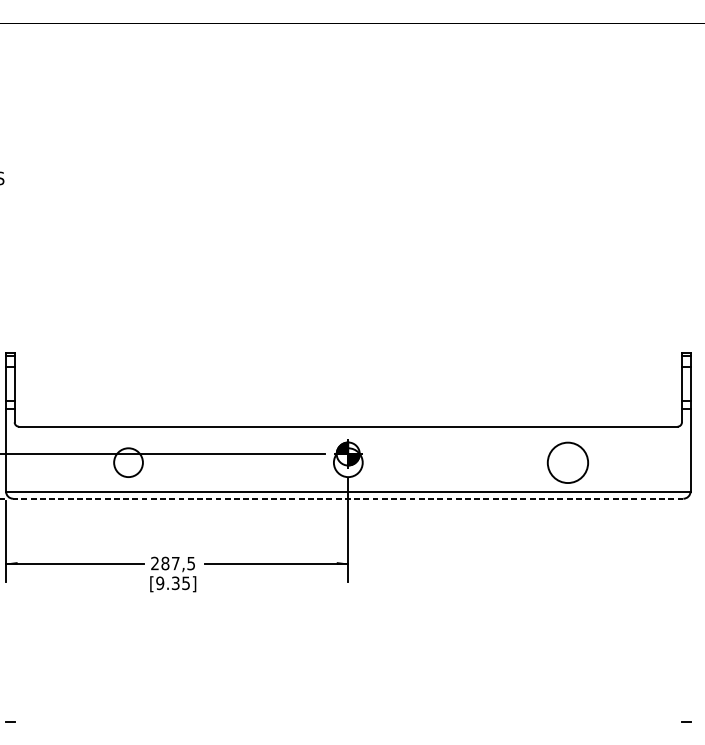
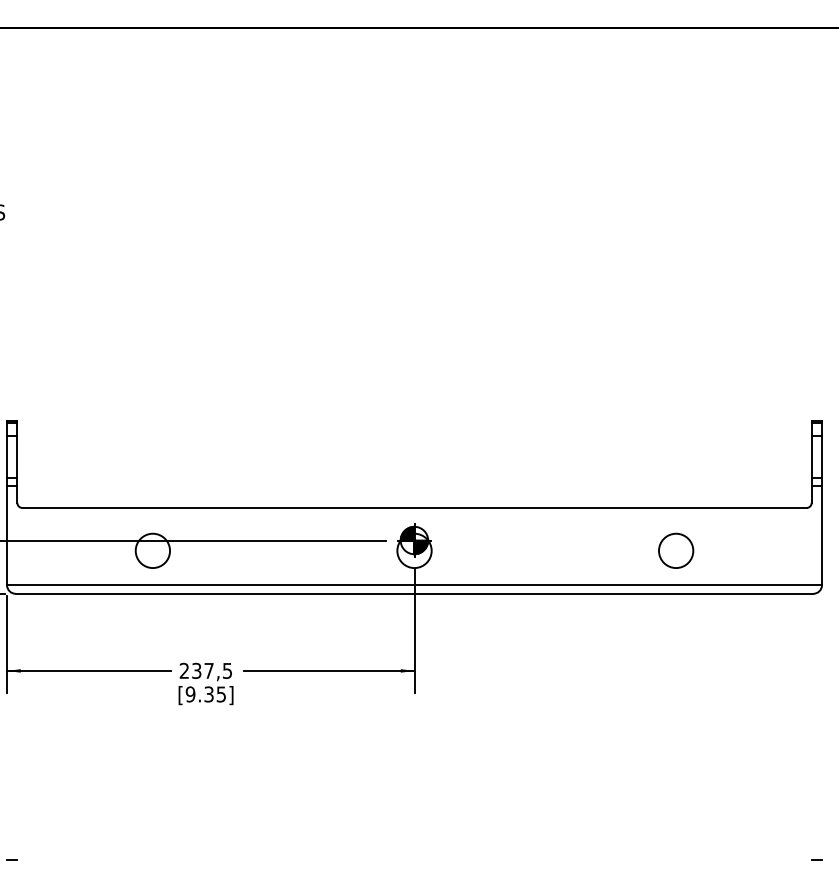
circle: (568, 462) -> (676, 550), size x0.71
line: (348, 498) -> (414, 593), dashed -> solid
text: (165, 563) -> (196, 670), 287,5 -> 237,5

